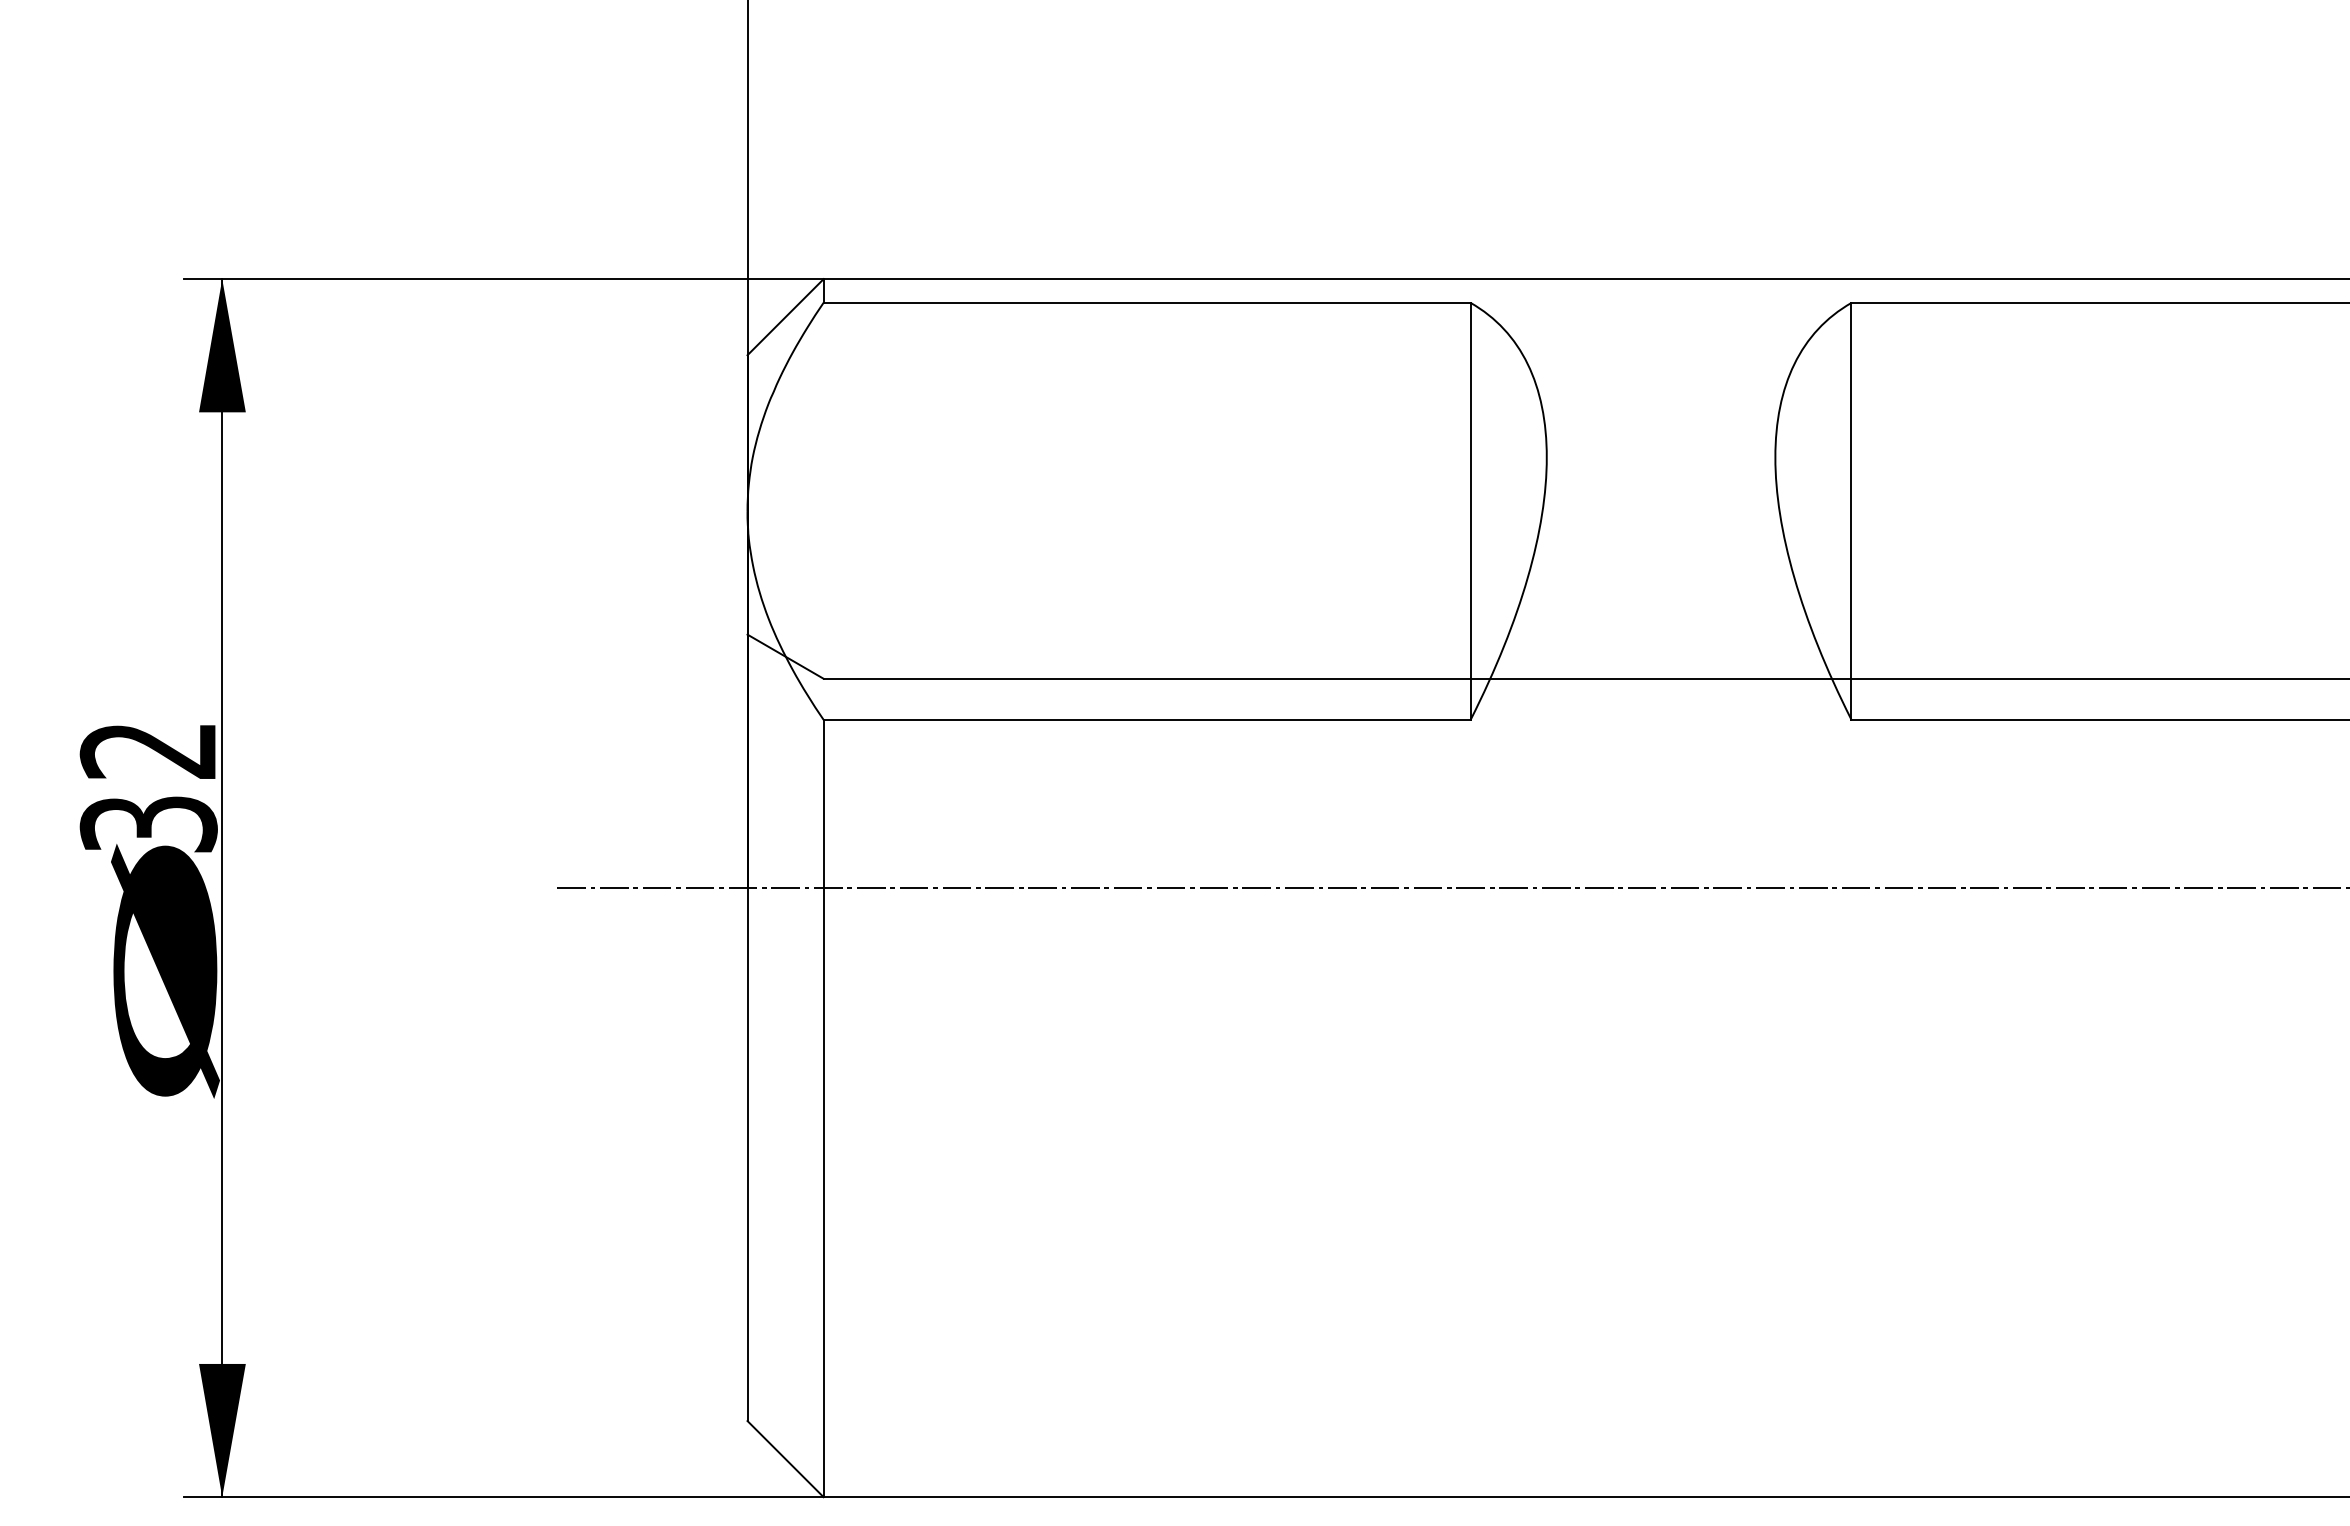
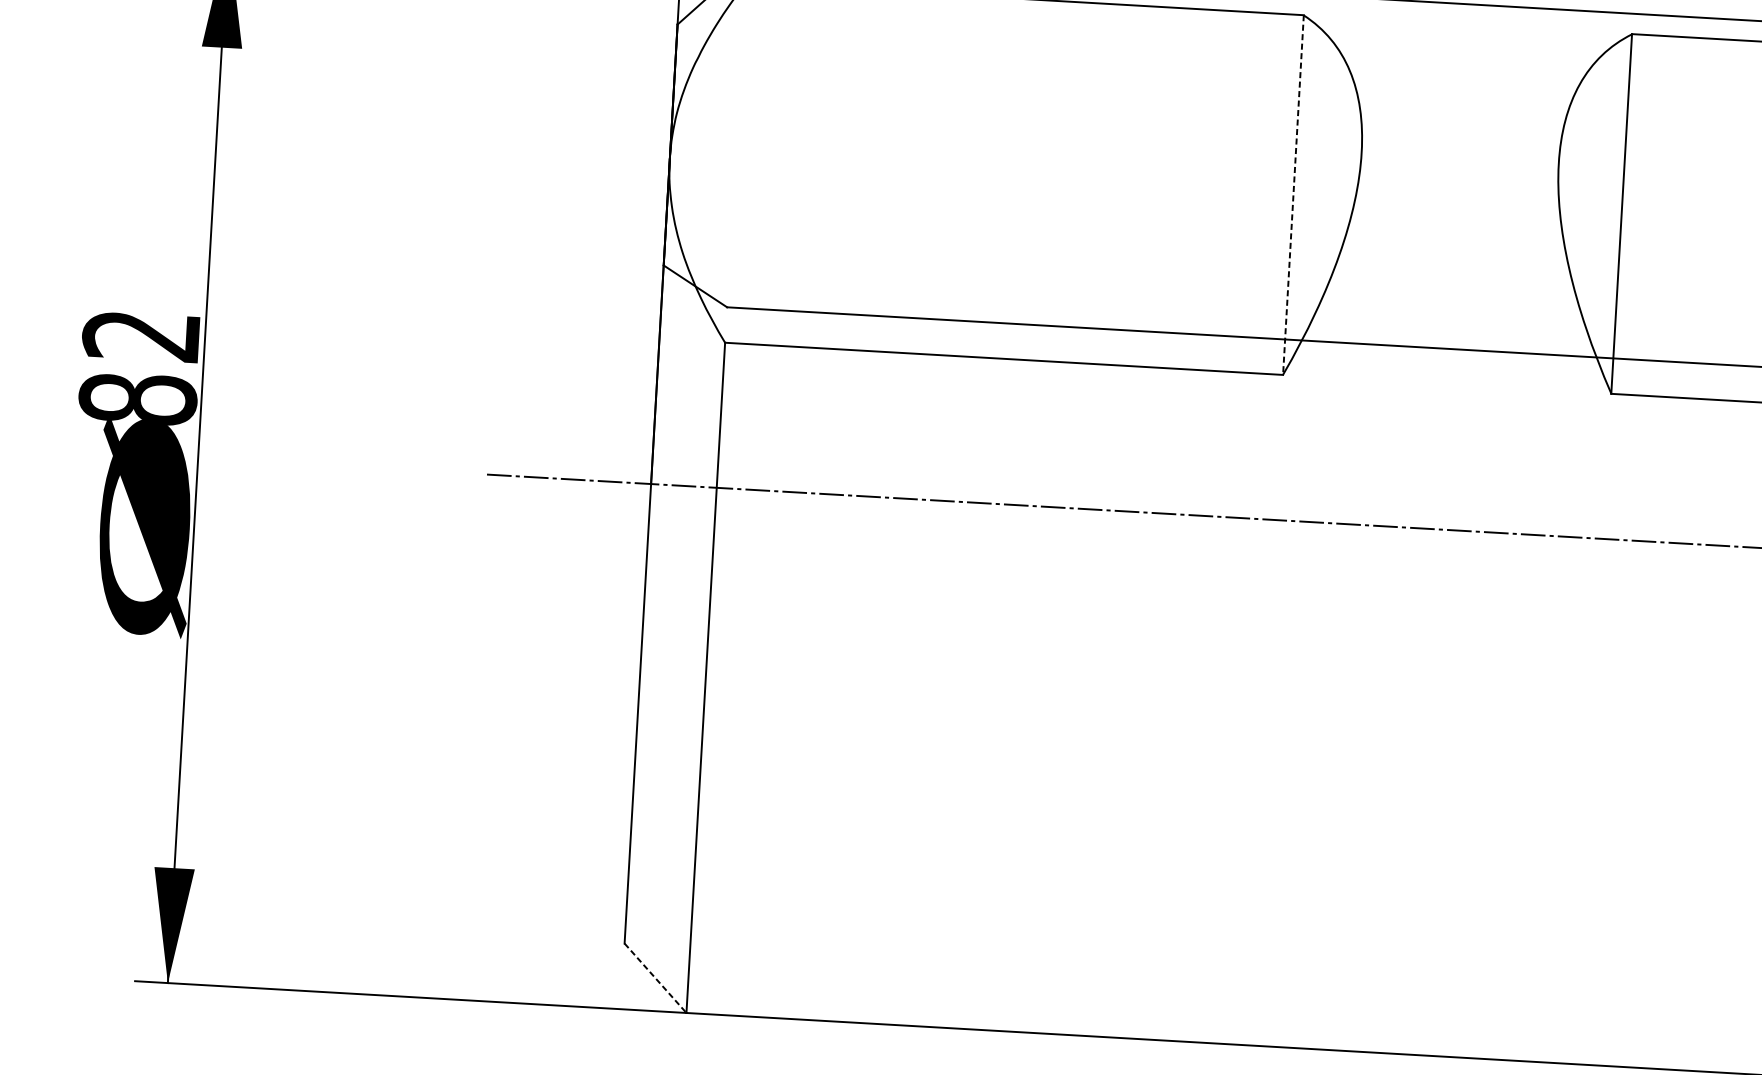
line: (1470, 511) -> (1293, 195), solid -> dashed
text: (148, 823) -> (137, 398), 32 -> 82
line: (785, 1459) -> (655, 978), solid -> dashed

